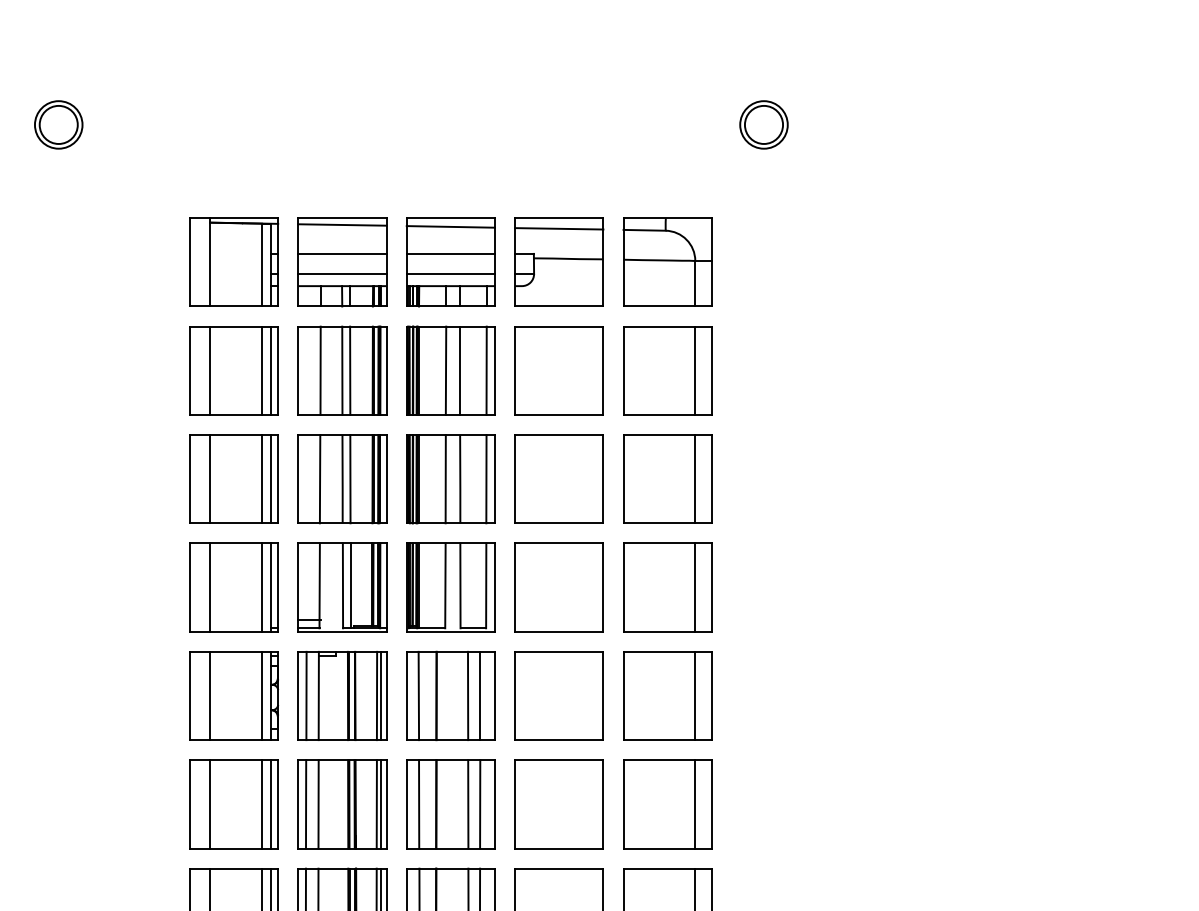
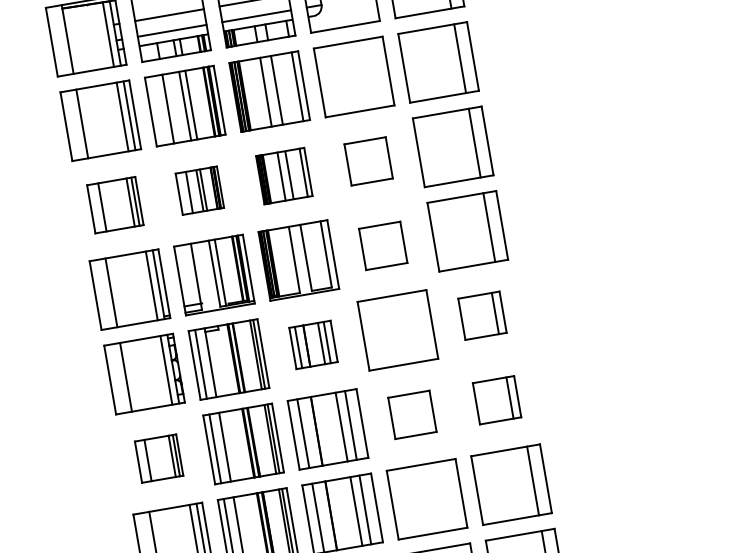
part: (233, 478) -> (114, 204), size x0.7
part: (558, 478) -> (368, 161), size x0.6
part: (342, 479) -> (199, 190), size x0.6
part: (450, 479) -> (284, 176), size x0.7
part: (558, 587) -> (382, 245), size x0.6
part: (450, 695) -> (313, 344), size x0.6
part: (667, 695) -> (482, 315), size x0.6
part: (233, 804) -> (158, 458), size x0.6
part: (558, 804) -> (411, 415), size x0.6
part: (667, 804) -> (496, 400), size x0.6

